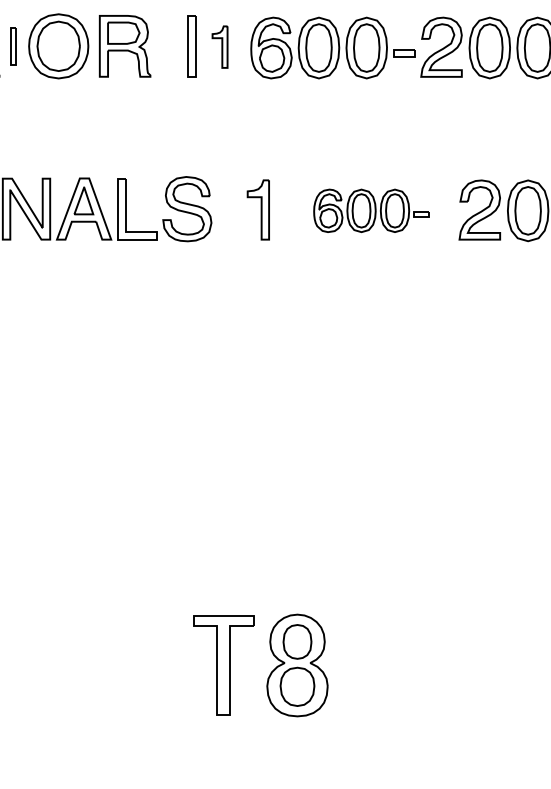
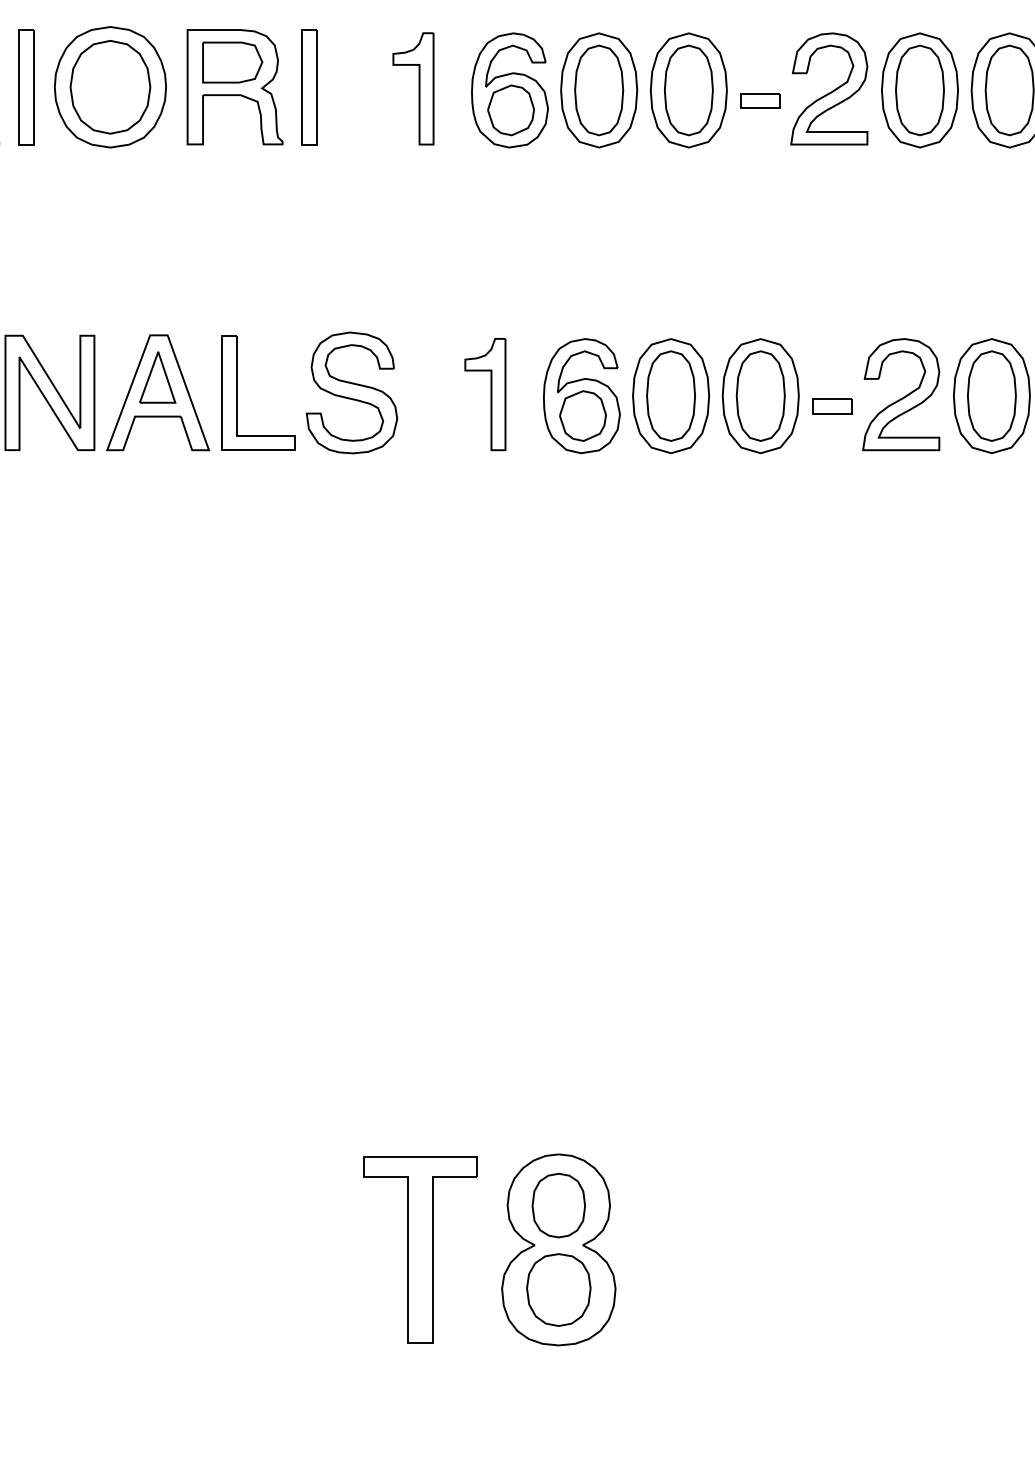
part: (13, 46) -> (25, 87), size x1.67
part: (191, 46) -> (309, 87), moved
part: (219, 46) -> (412, 87), size x1.43
part: (371, 210) -> (697, 395), size x1.43

